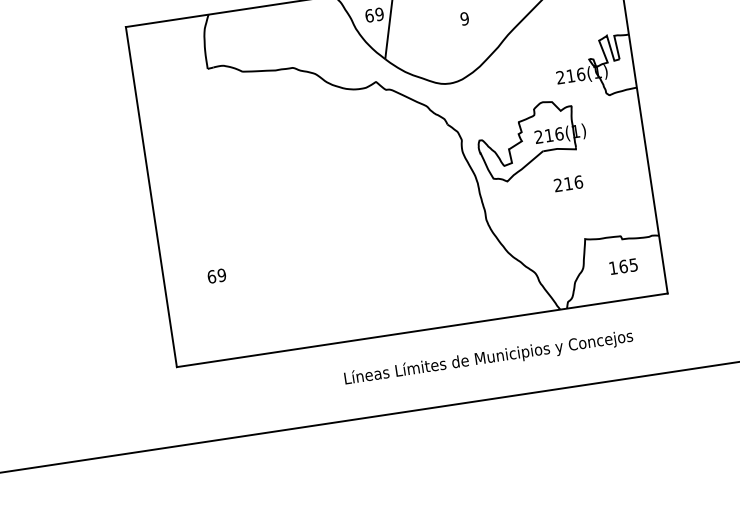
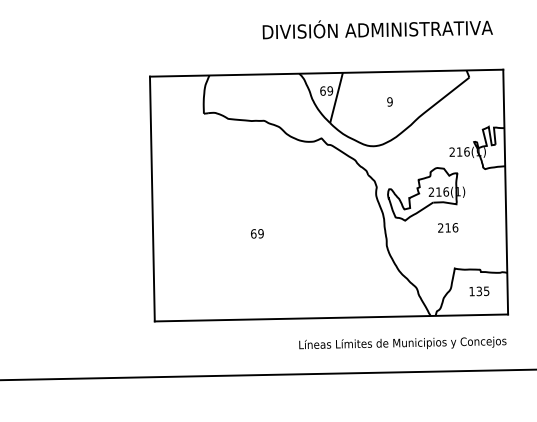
text: (623, 266) -> (479, 291), 165 -> 135
text: (216, 275) -> (257, 233), moved
text: (488, 356) -> (402, 342), moved

